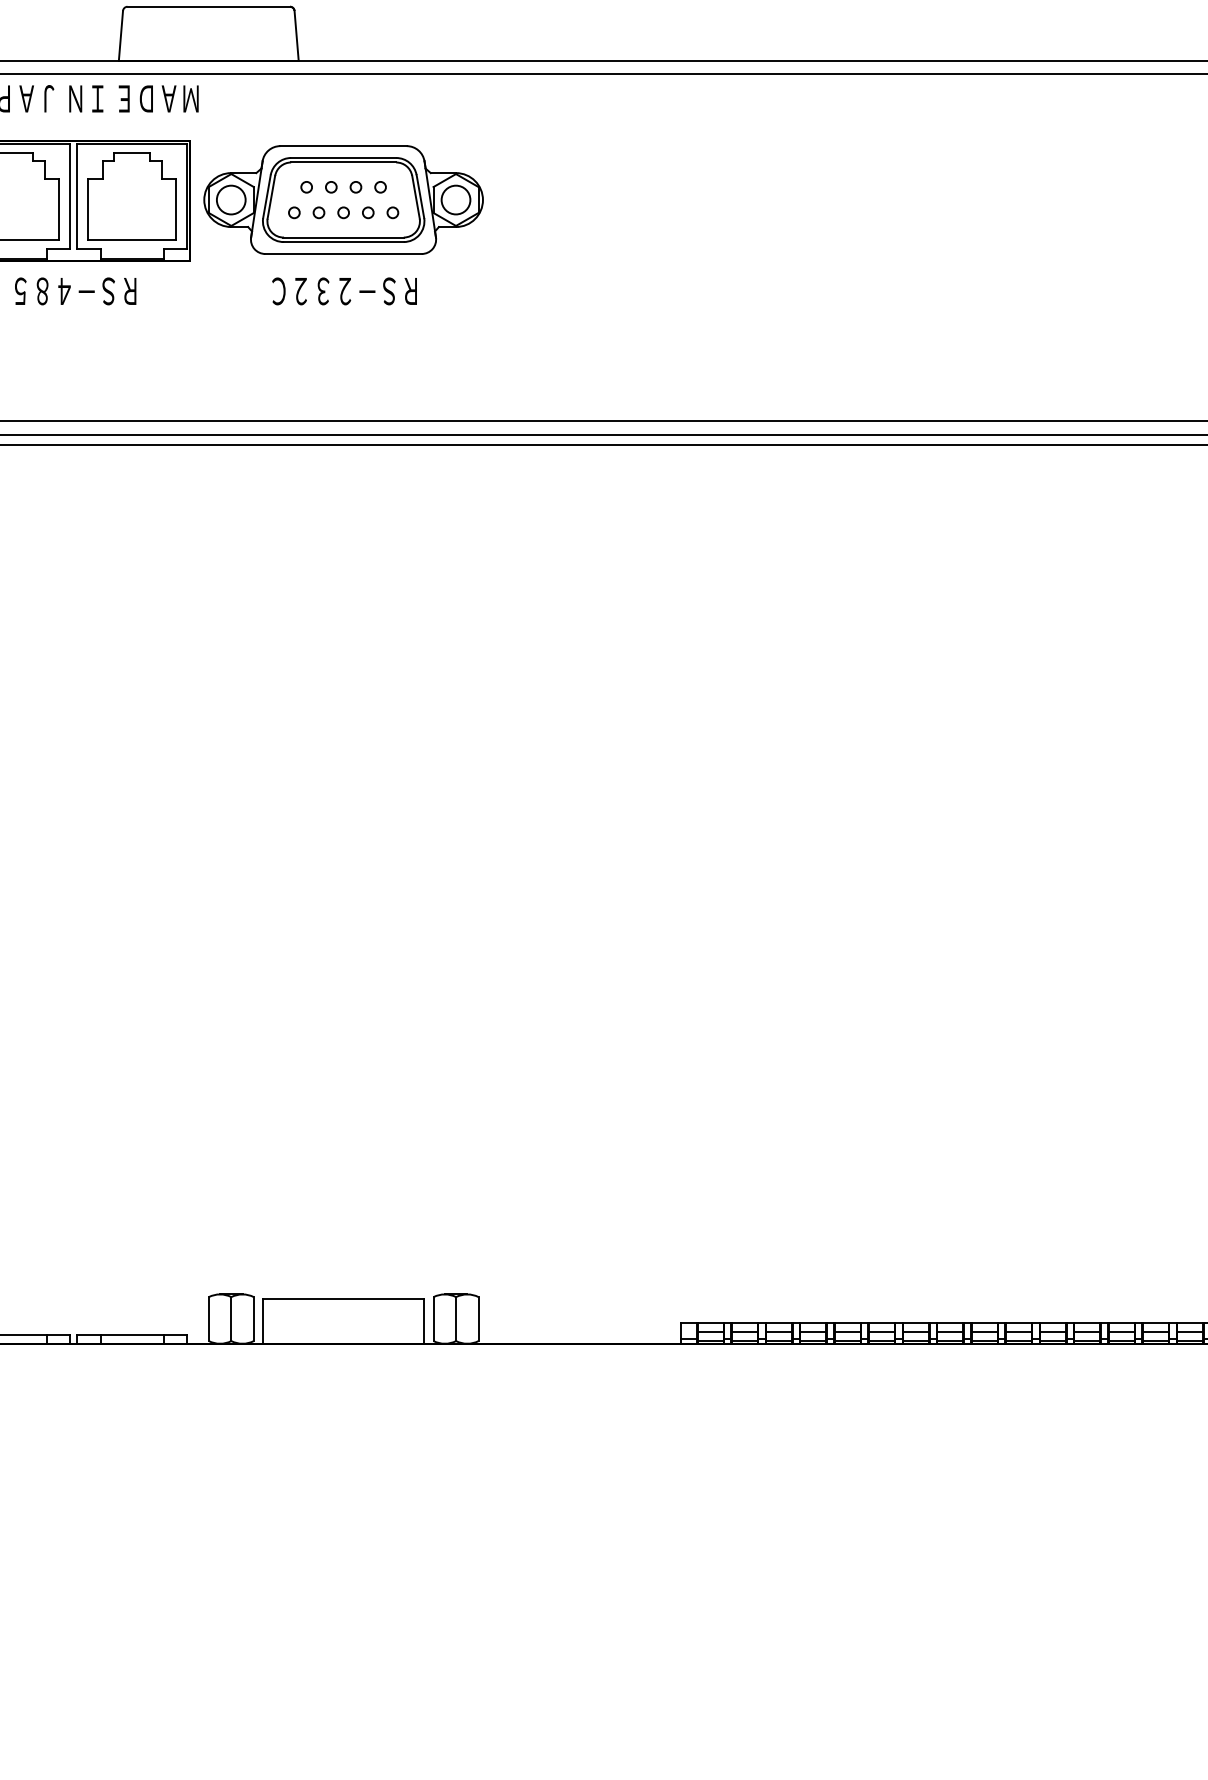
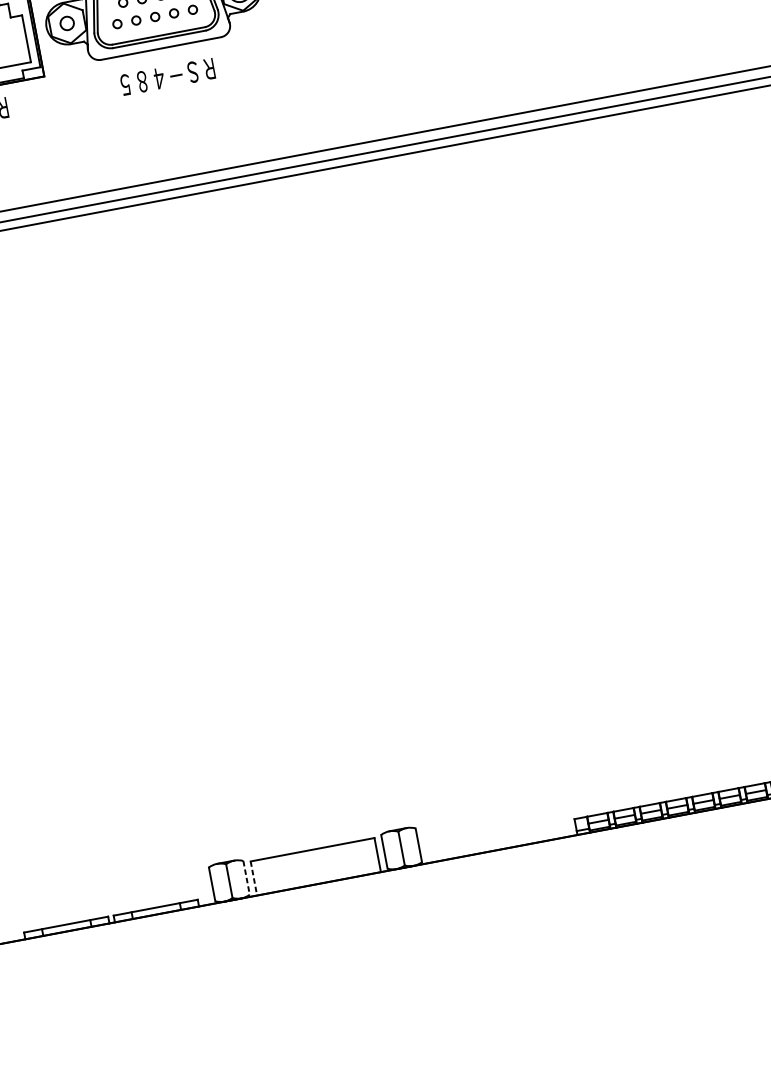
circle: (230, 199) -> (66, 23), size x0.6
text: (344, 291) -> (167, 77), ＲＳ－２３２Ｃ -> ＲＳ－４８５
line: (253, 1319) -> (246, 878), solid -> dashed
line: (262, 1322) -> (253, 879), solid -> dashed

